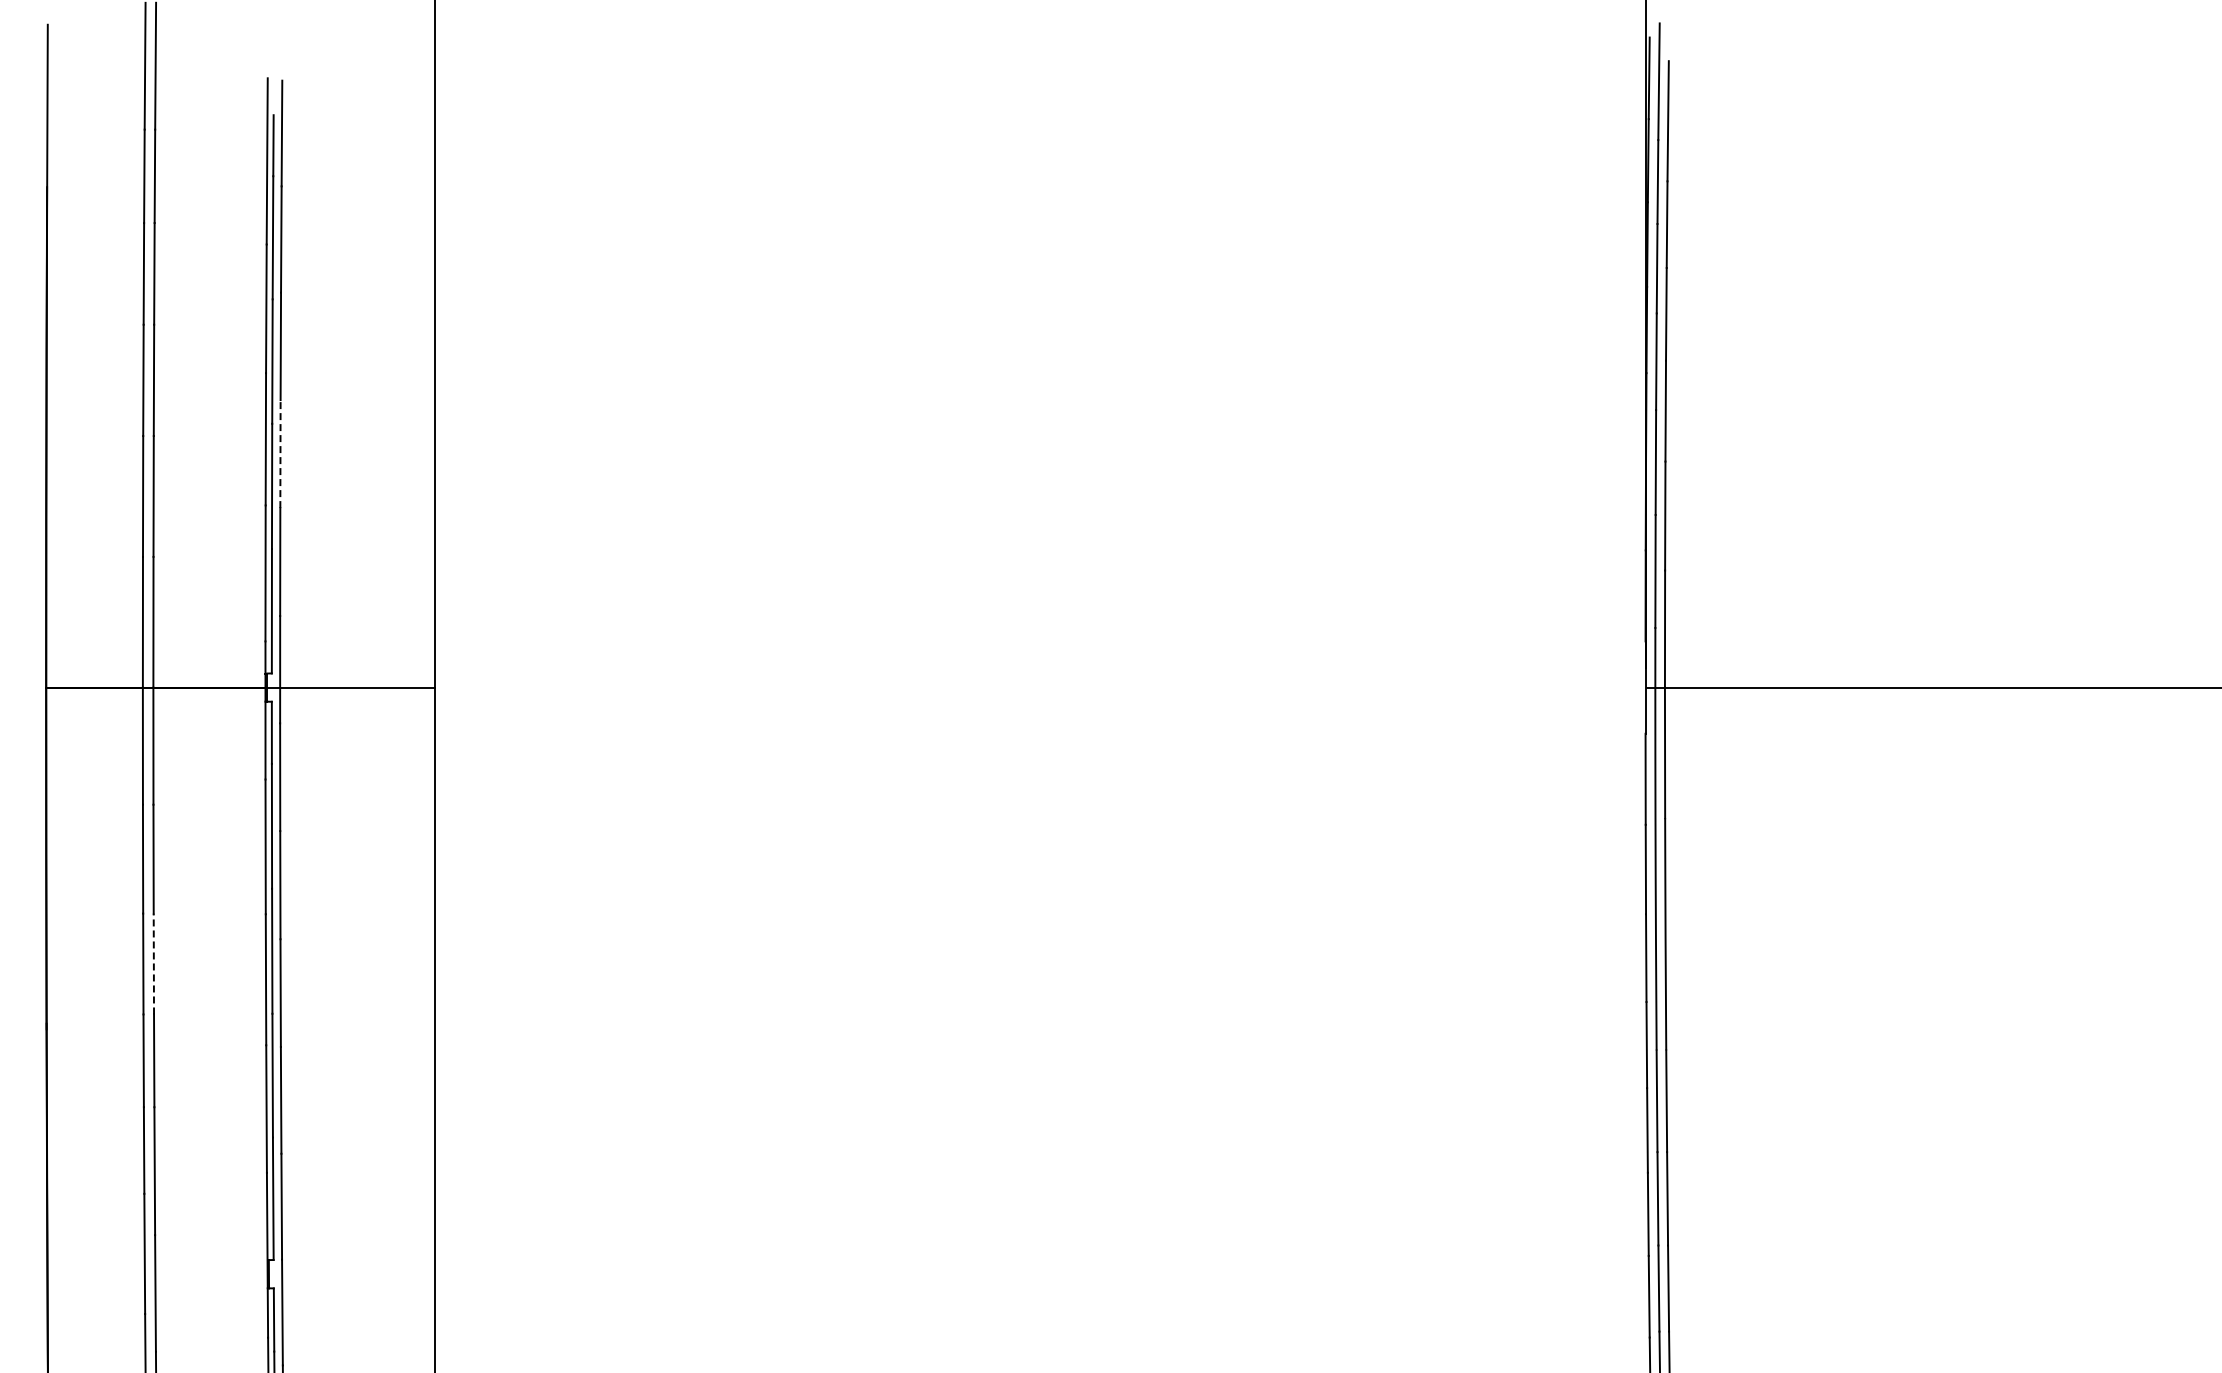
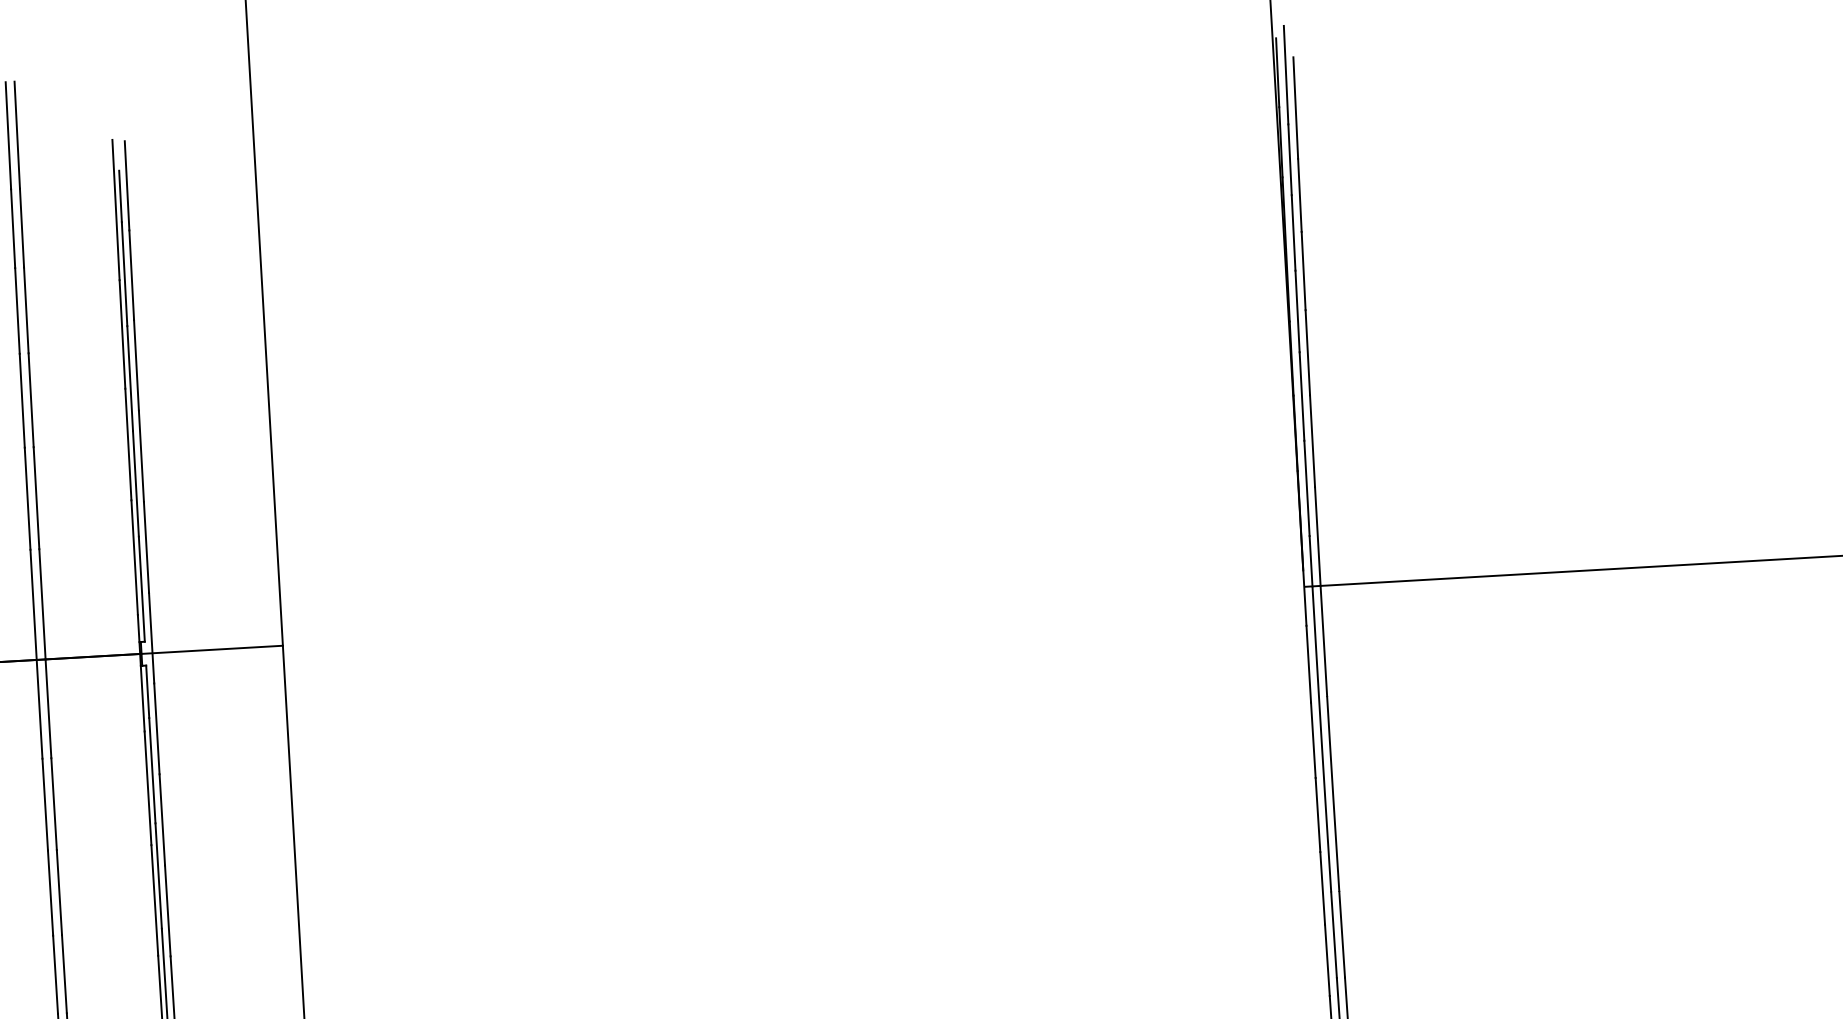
line: (280, 453) -> (141, 455), dashed -> solid
line: (153, 963) -> (59, 892), dashed -> solid

